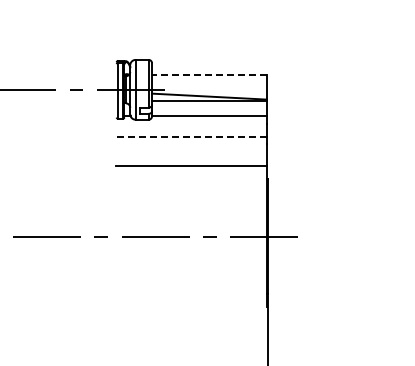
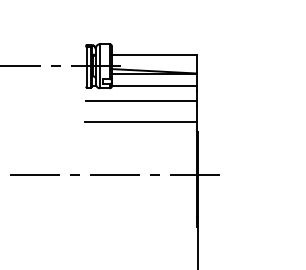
line: (208, 74) -> (153, 54), dashed -> solid
line: (192, 136) -> (141, 100), dashed -> solid

